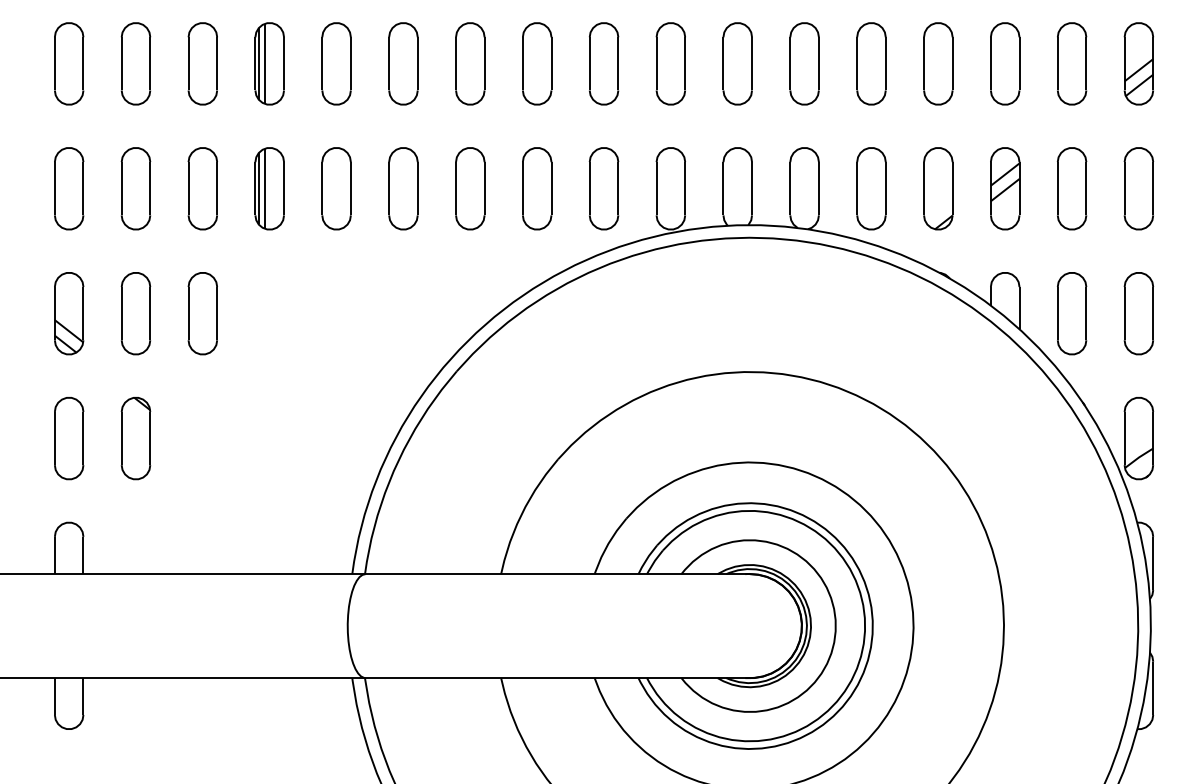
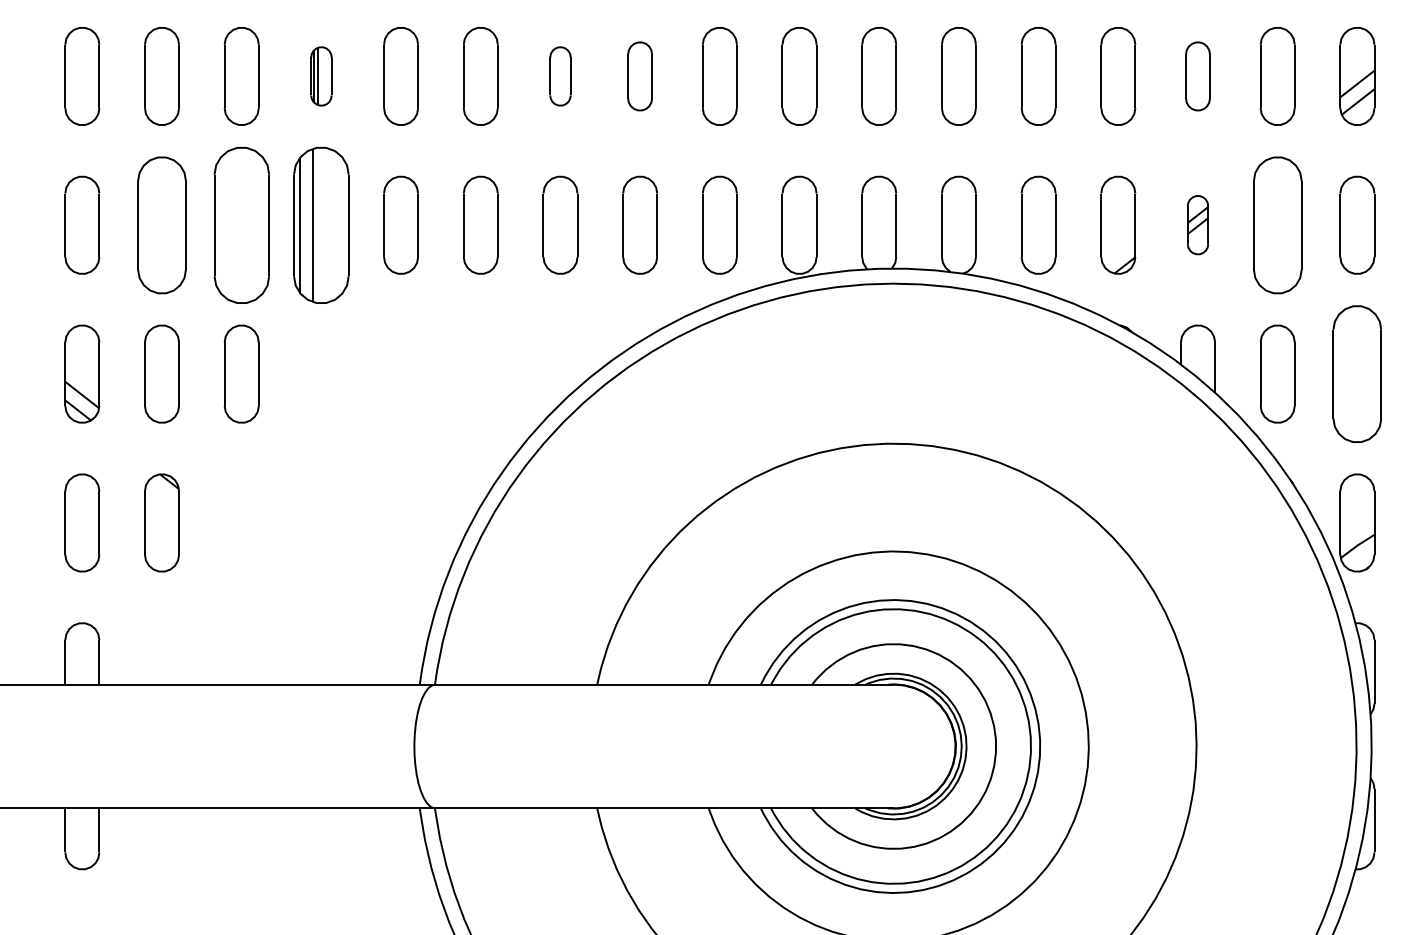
part: (269, 63) -> (321, 76), size x0.6
part: (470, 63) -> (560, 76), size x0.6
part: (536, 63) -> (639, 76), size x0.7
part: (1004, 63) -> (1197, 76), size x0.7
part: (135, 188) -> (161, 224), size x1.4
part: (202, 188) -> (241, 224), size x1.6
part: (269, 188) -> (321, 224), size x1.6
part: (1004, 188) -> (1197, 224), size x0.6
part: (1071, 188) -> (1277, 224), size x1.4
part: (1139, 313) -> (1357, 373), size x1.4

